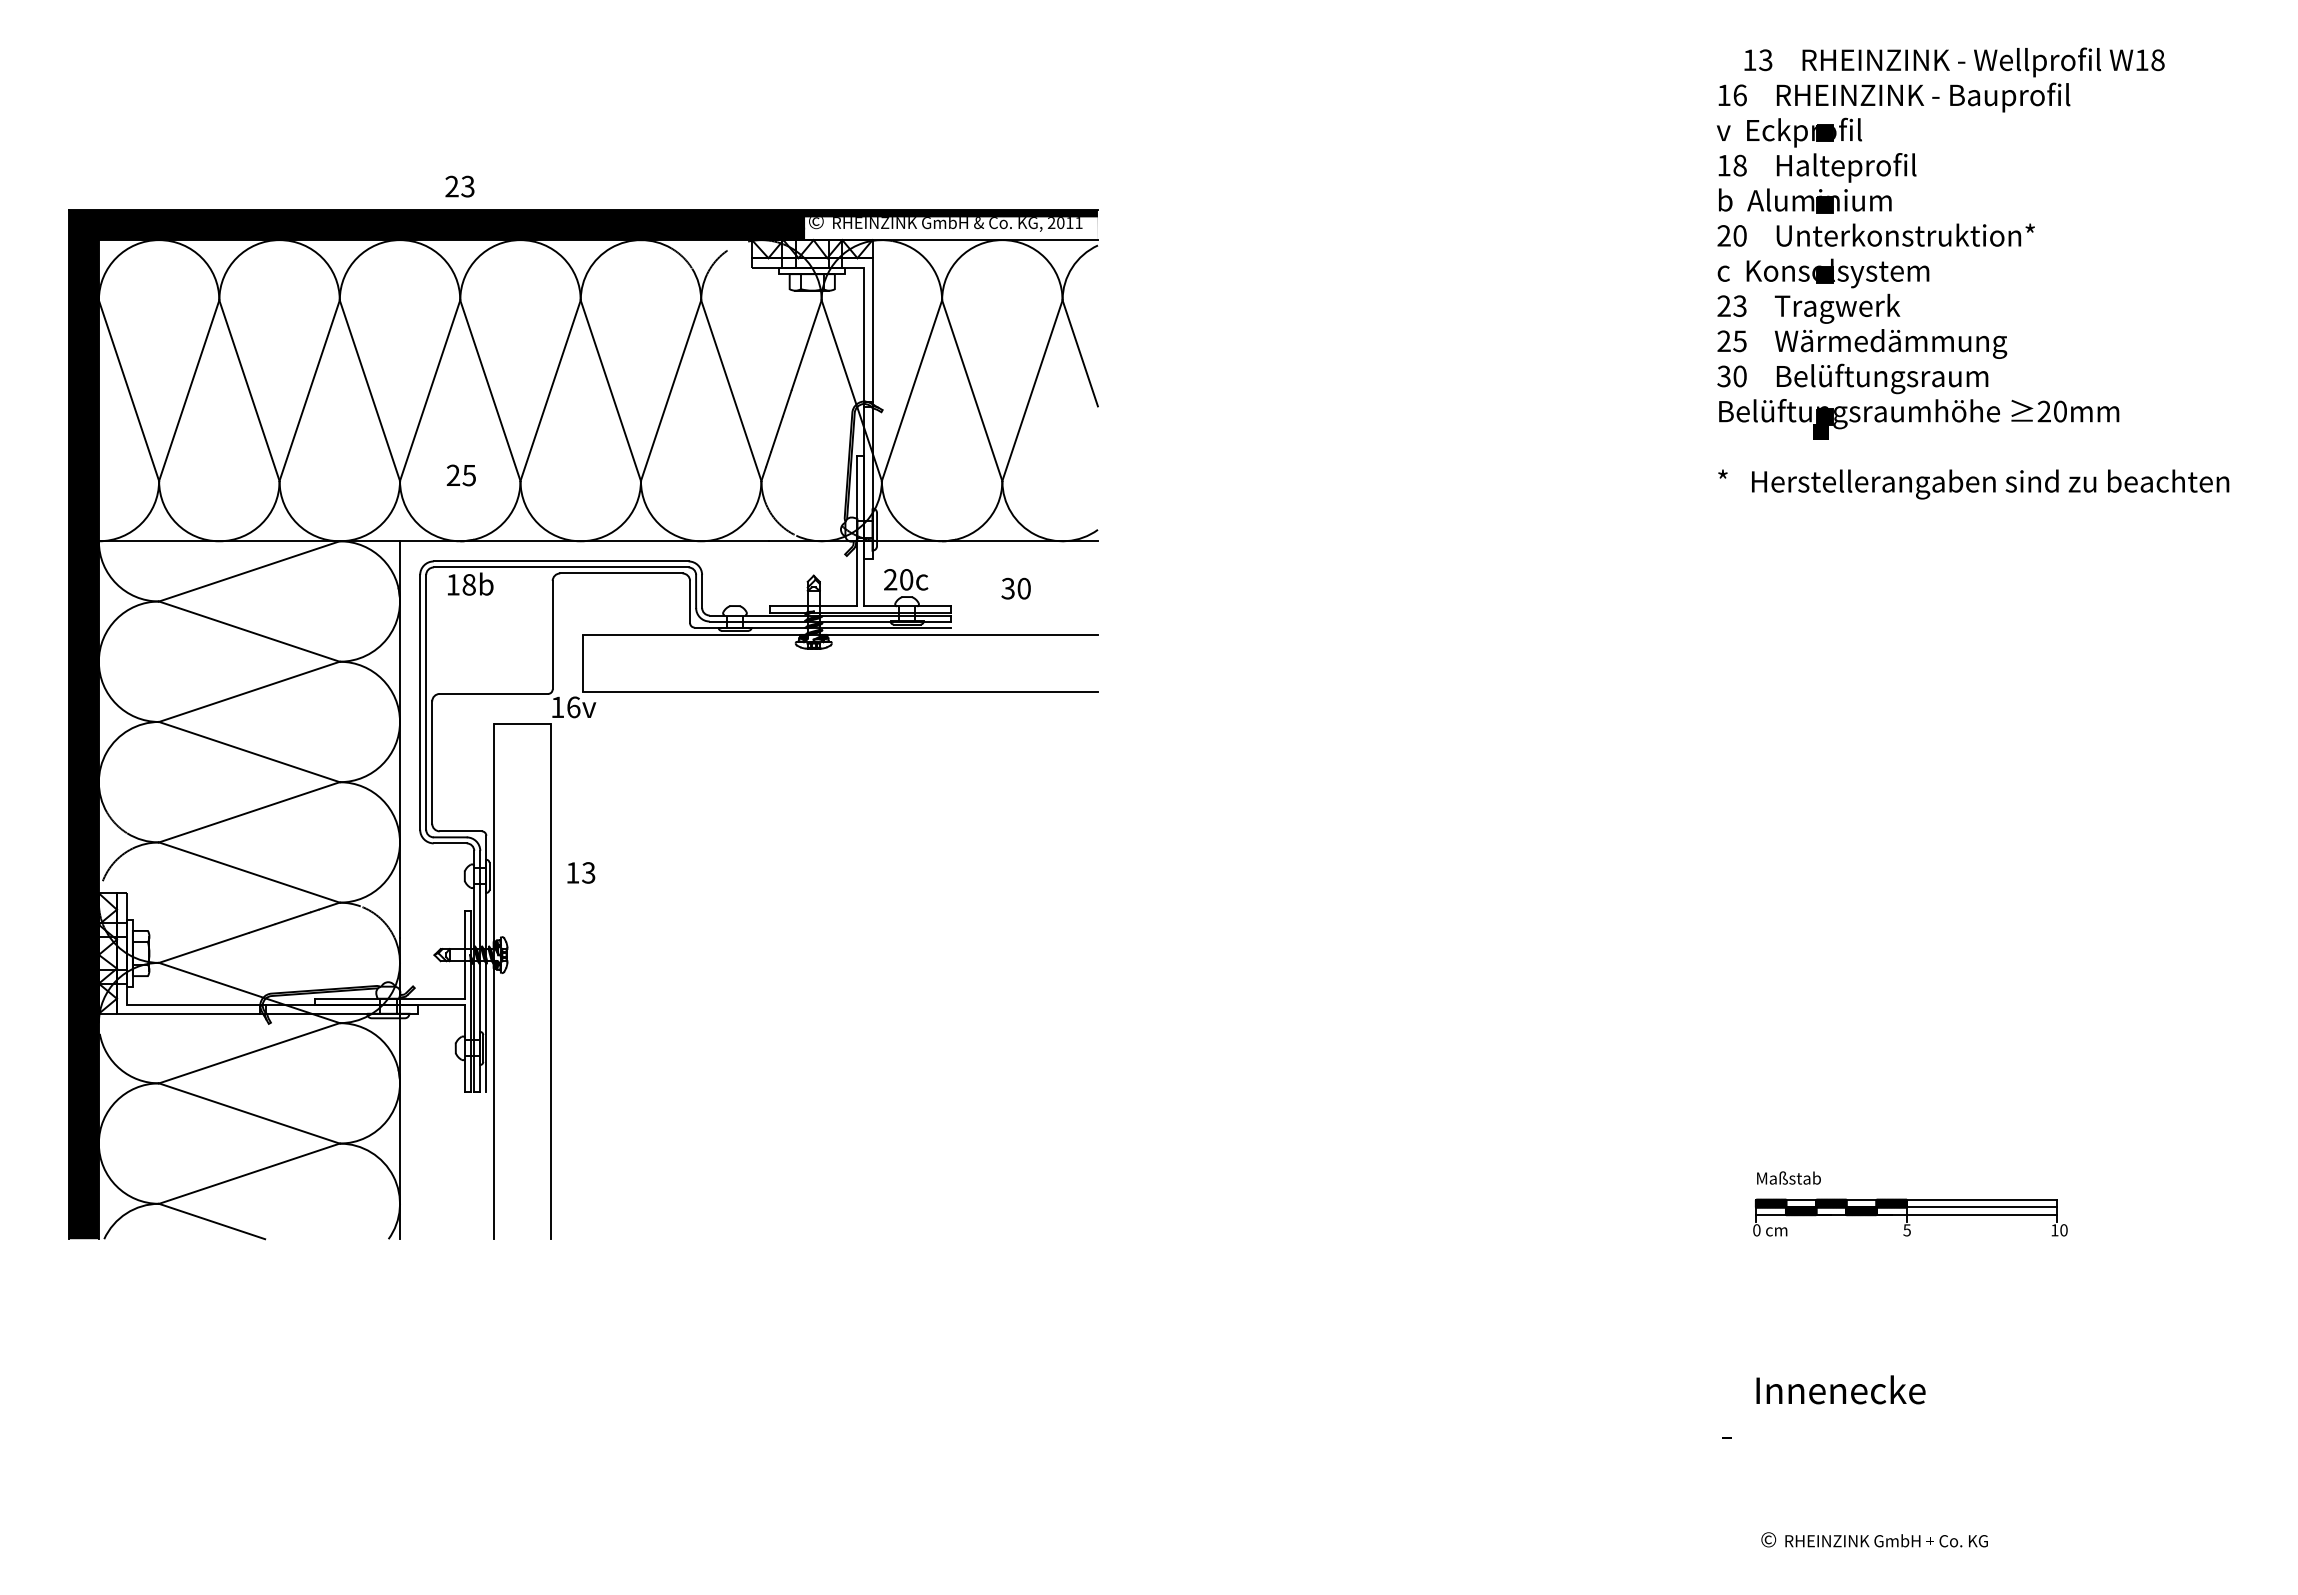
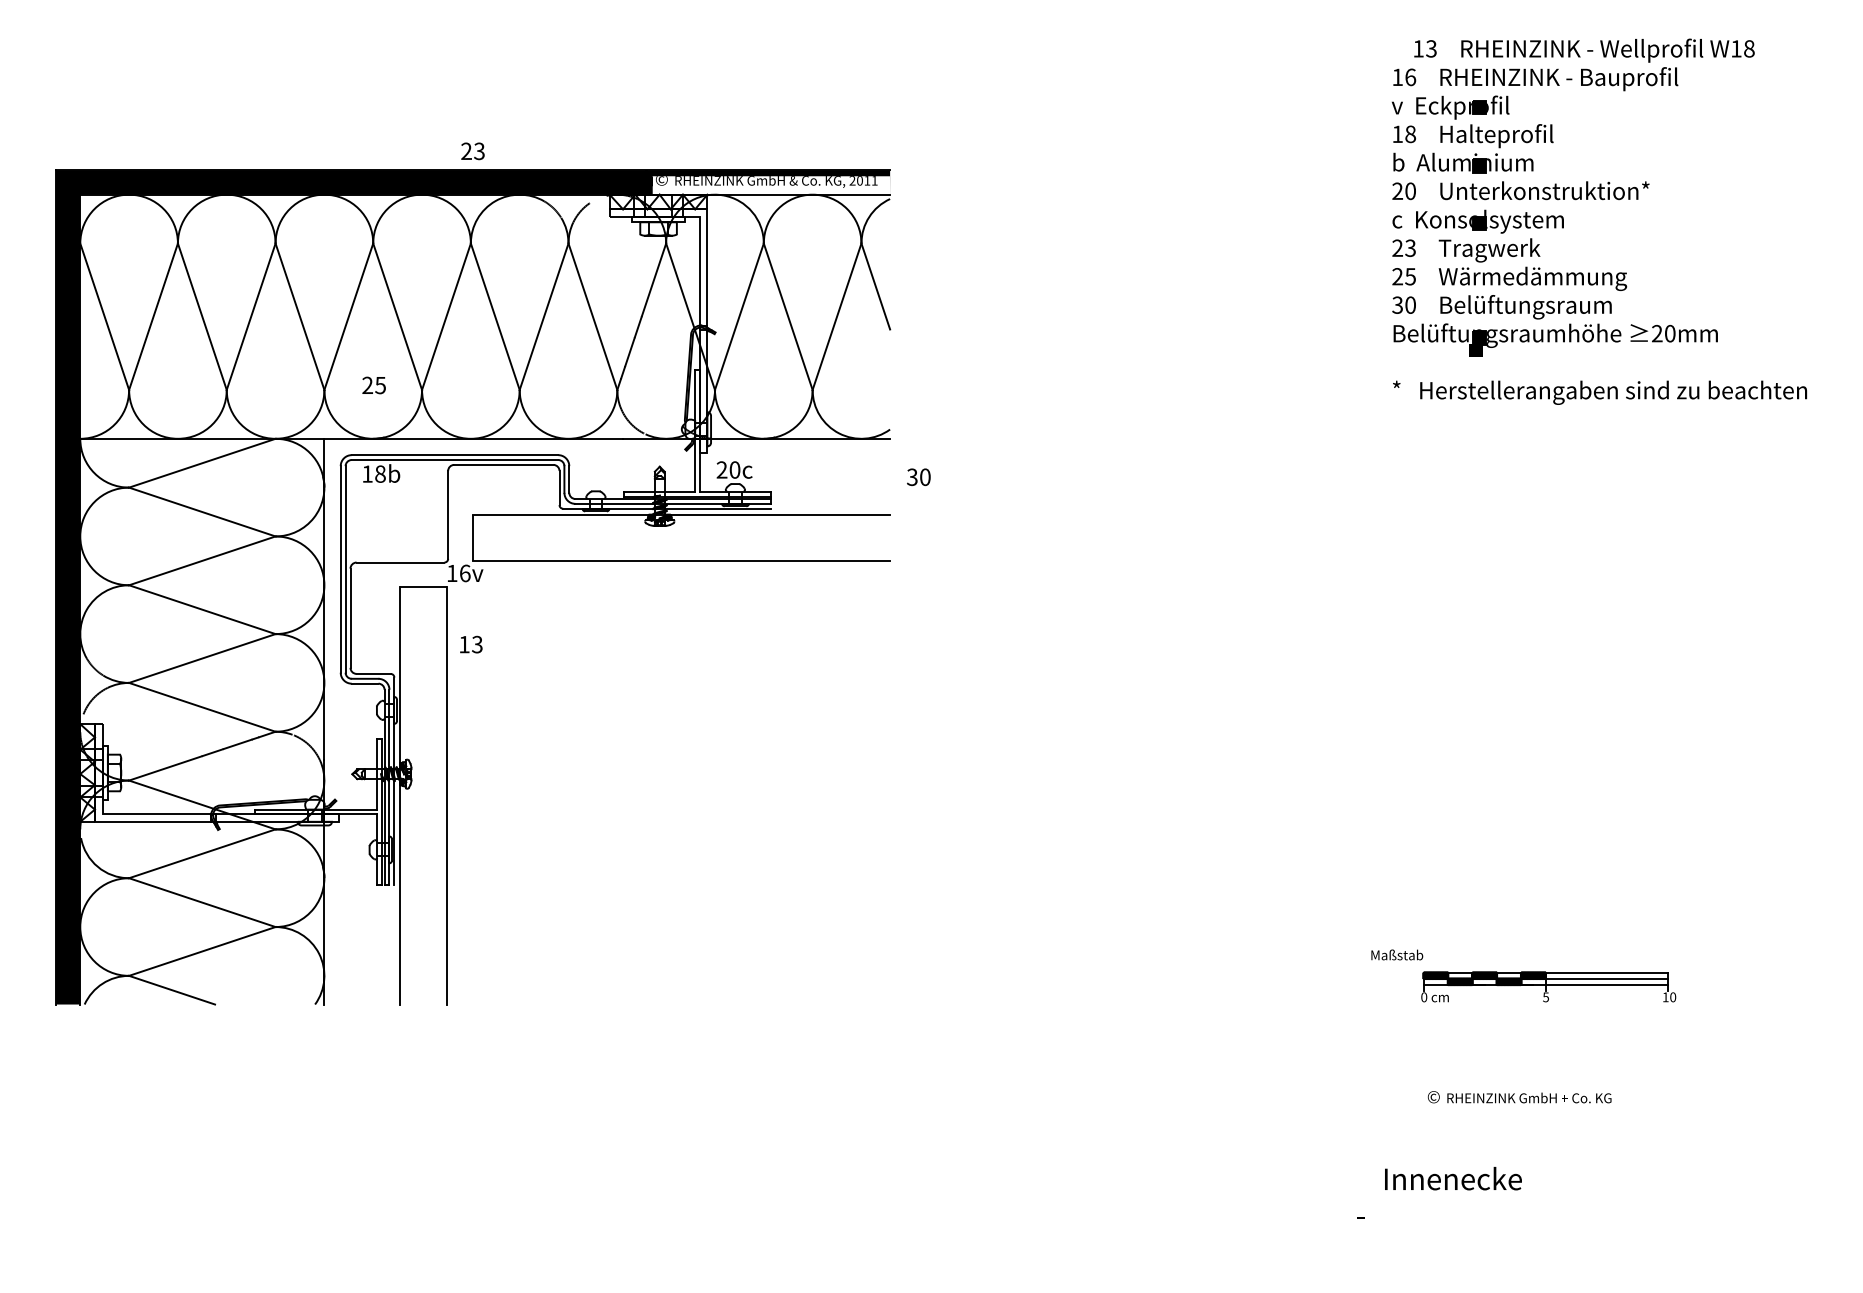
text: (459, 186) -> (472, 151), moved
text: (1015, 587) -> (918, 476), moved
text: (581, 872) -> (471, 644), moved
text: (1789, 1177) -> (1397, 954), moved
text: (1823, 1406) -> (1439, 1192), moved
text: (1874, 1540) -> (1519, 1097), moved

